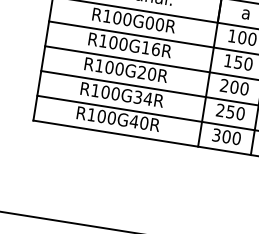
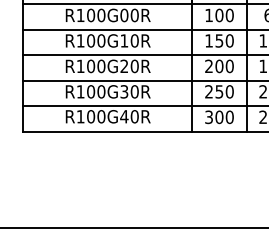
text: (155, 48) -> (134, 40), R100G16R -> R100G10R
text: (147, 98) -> (134, 91), R100G34R -> R100G30R

